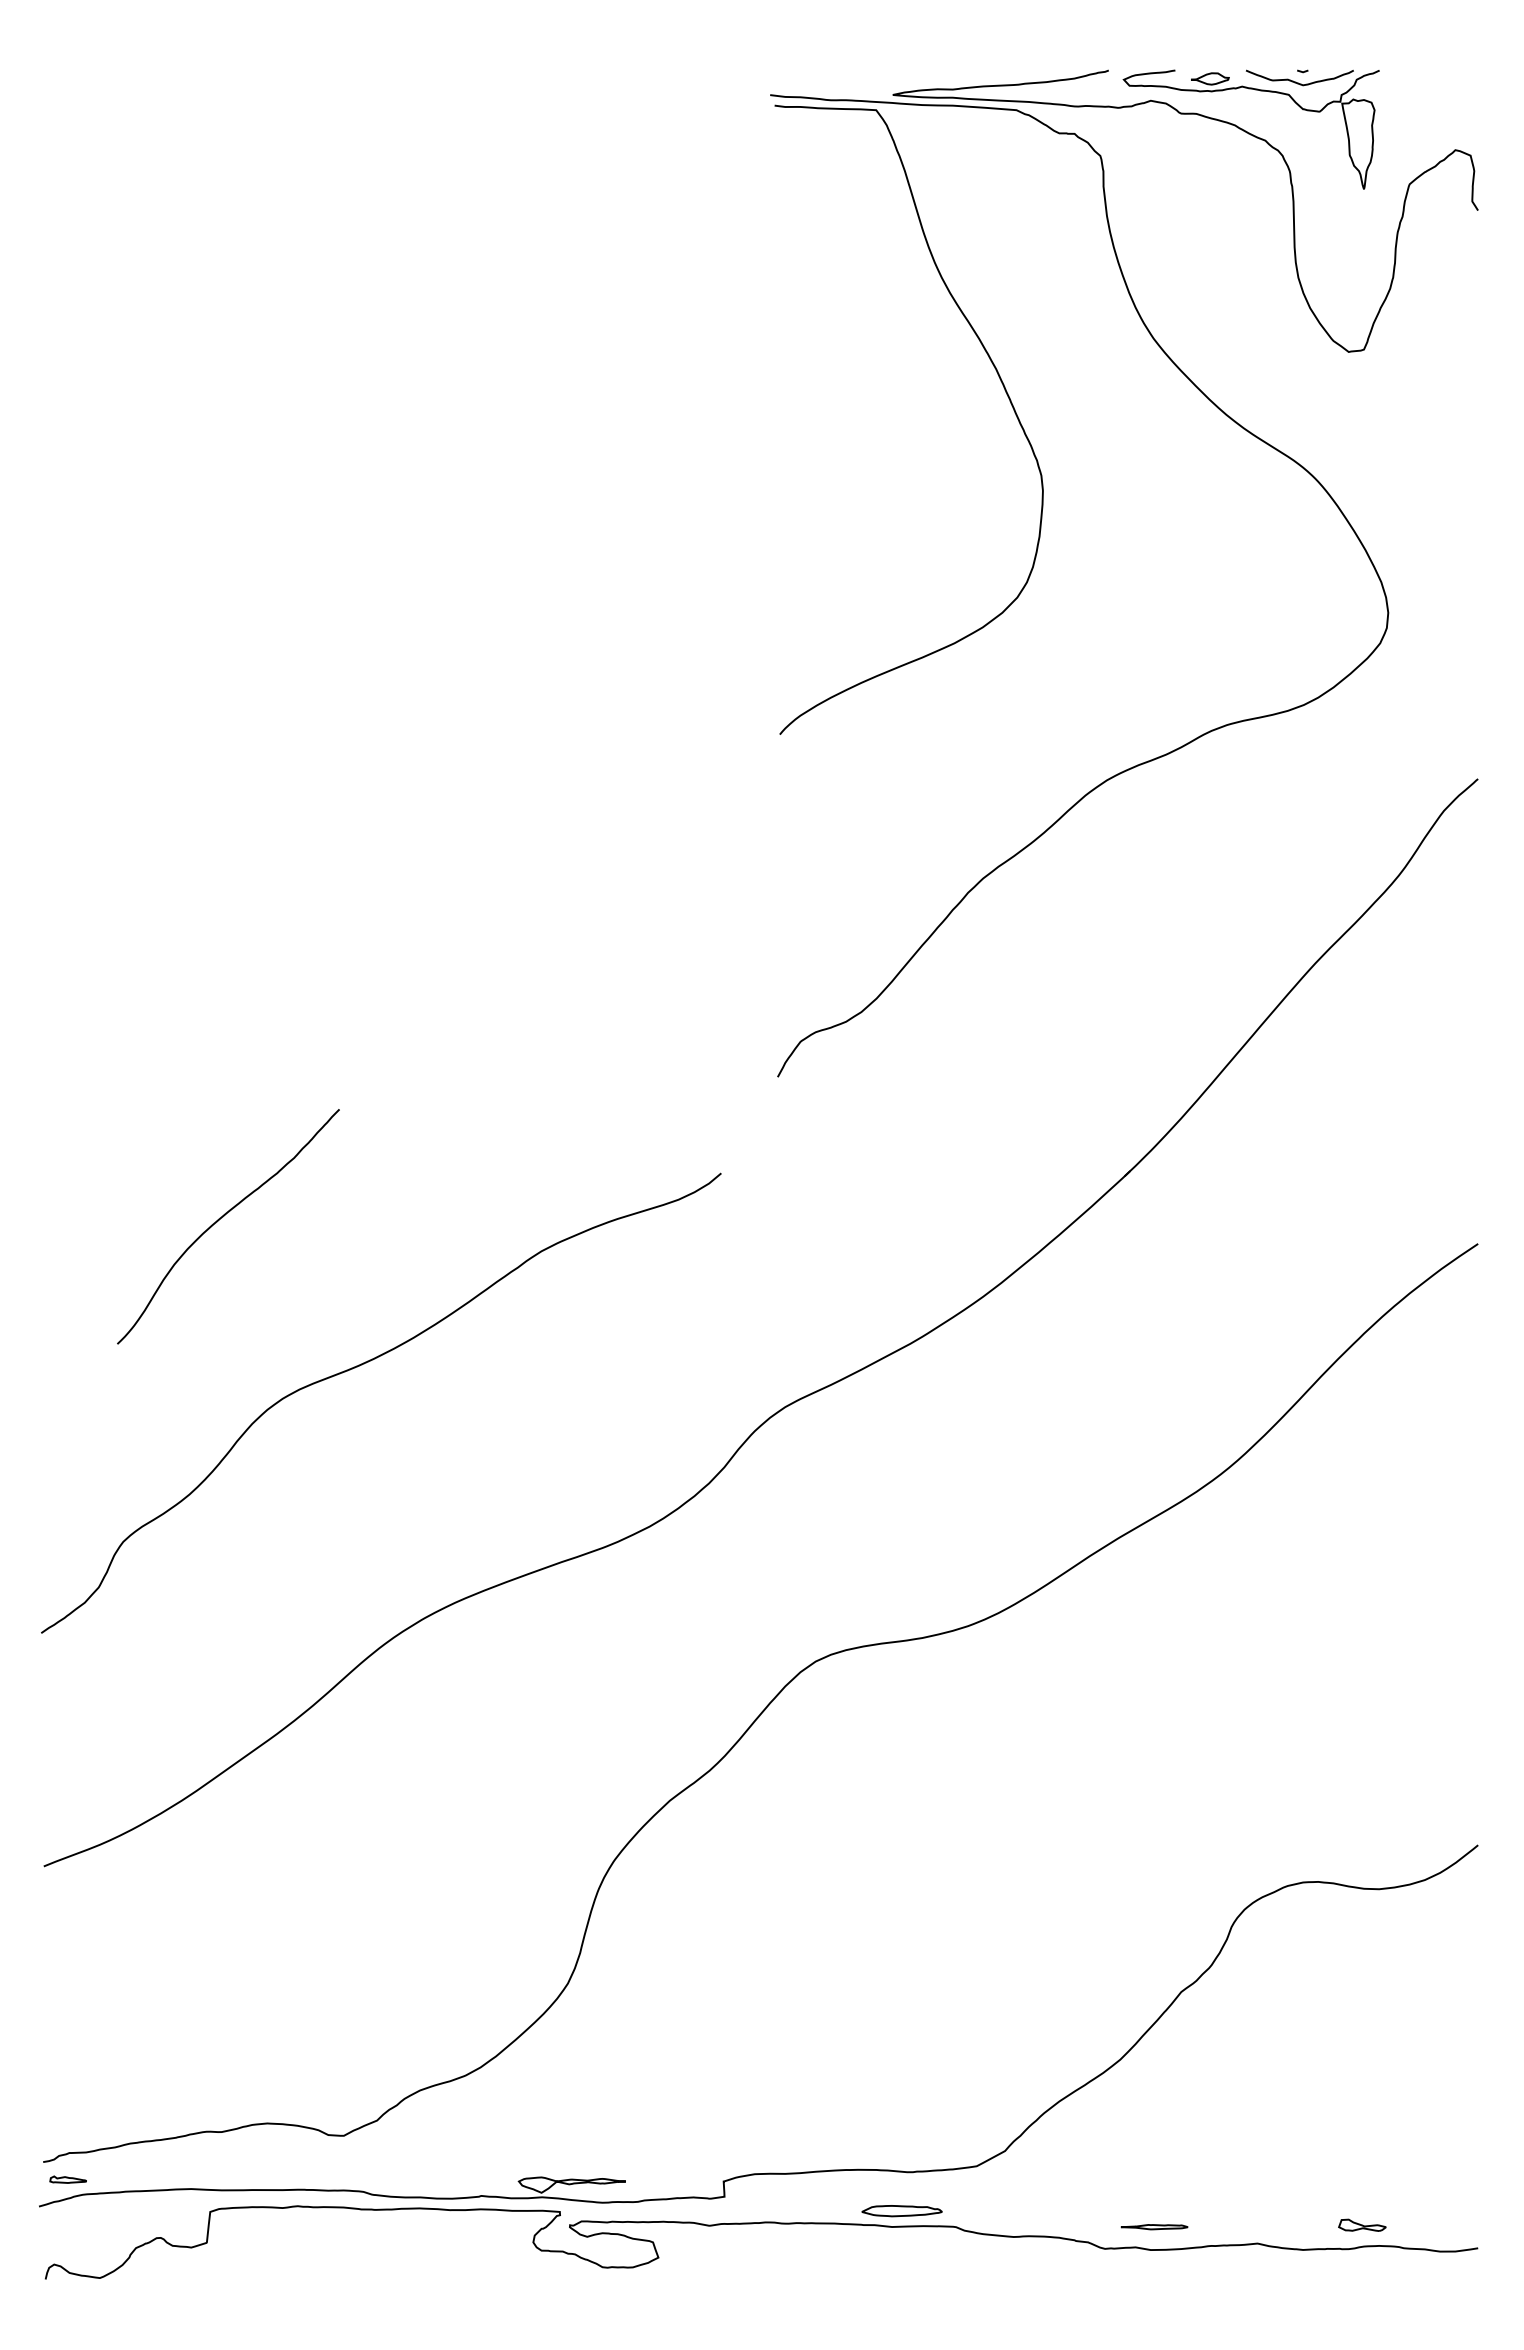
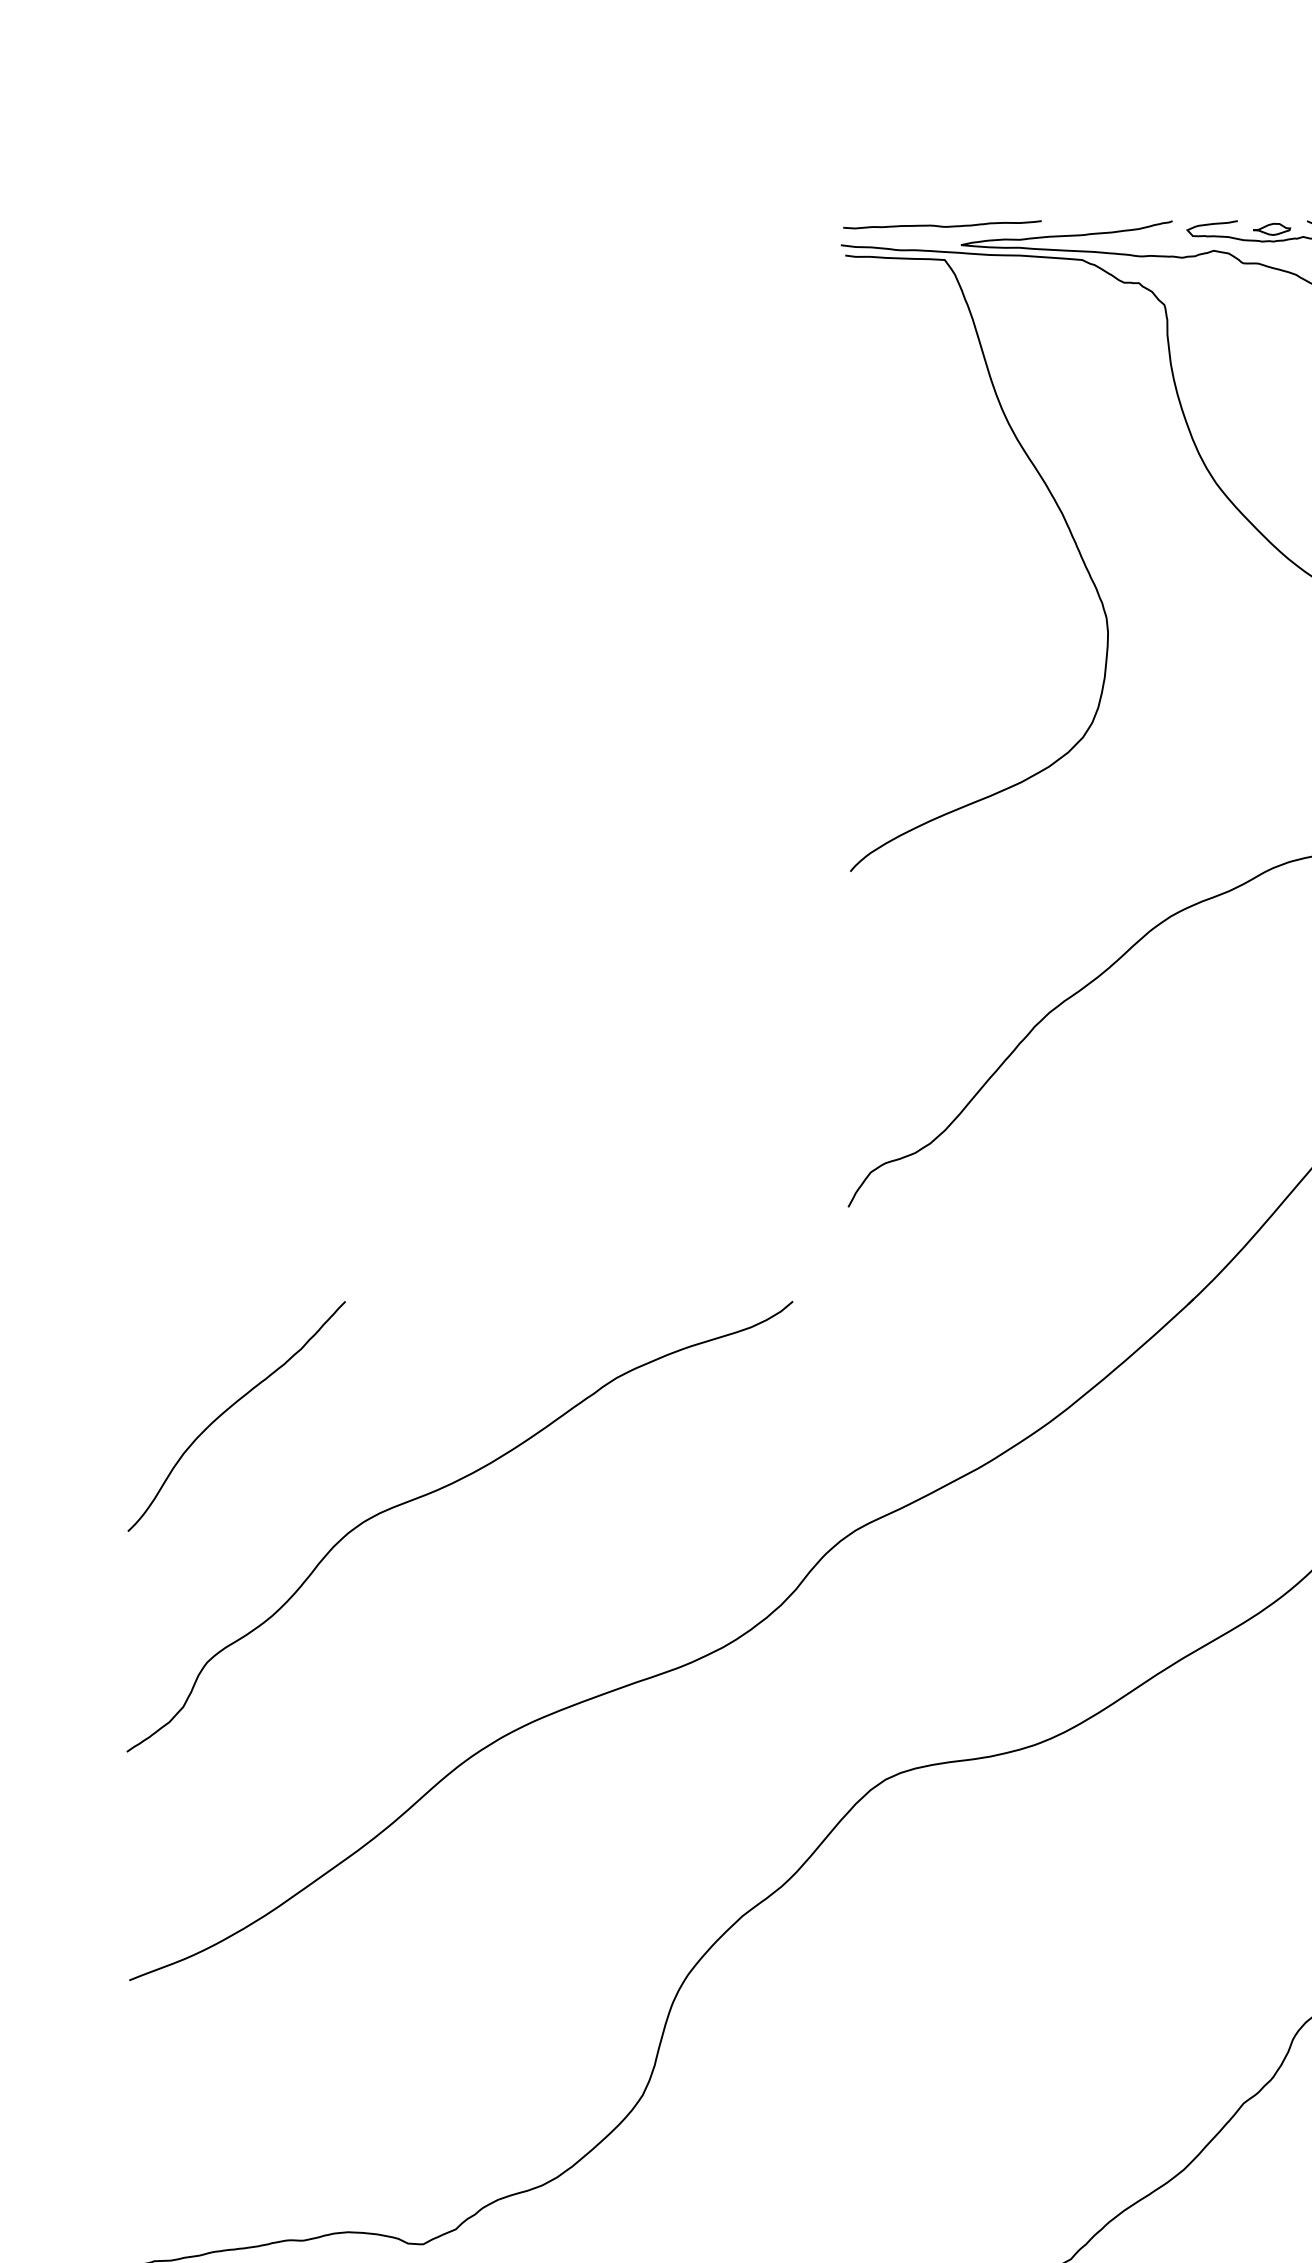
curve: (873, 75) -> (942, 226), added
curve: (223, 1217) -> (231, 1407), moved

